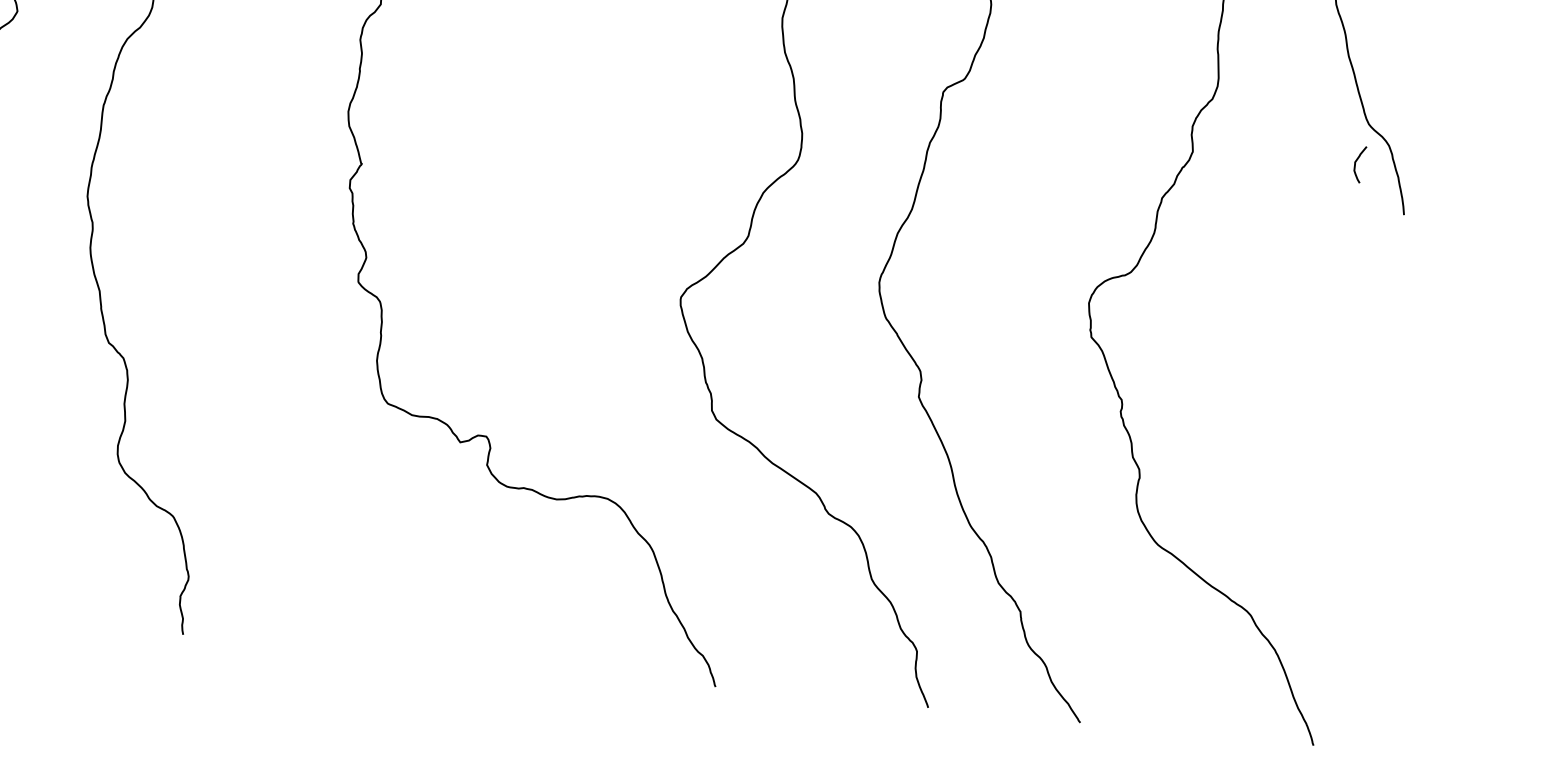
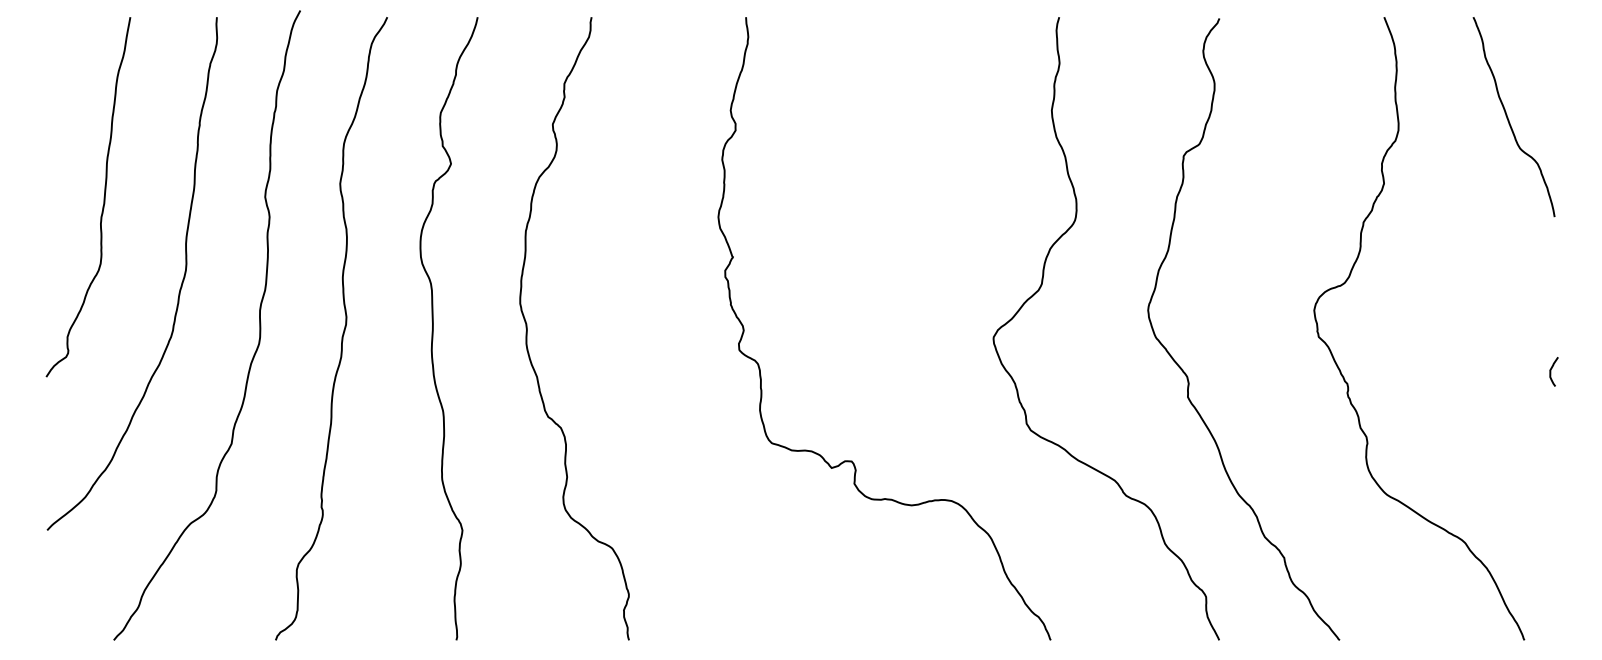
curve: (1356, 163) -> (1551, 371), moved

